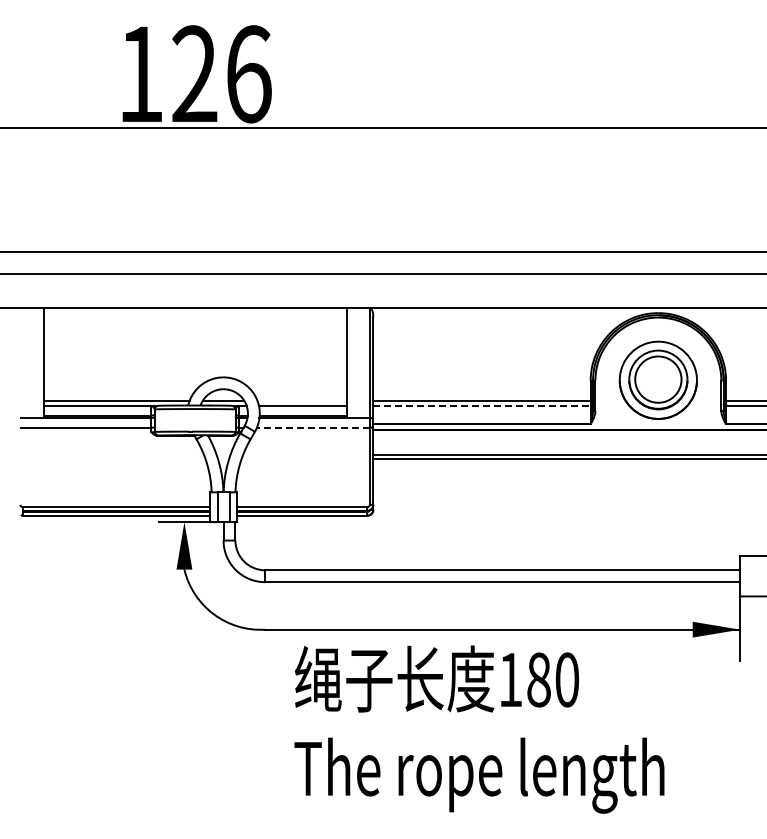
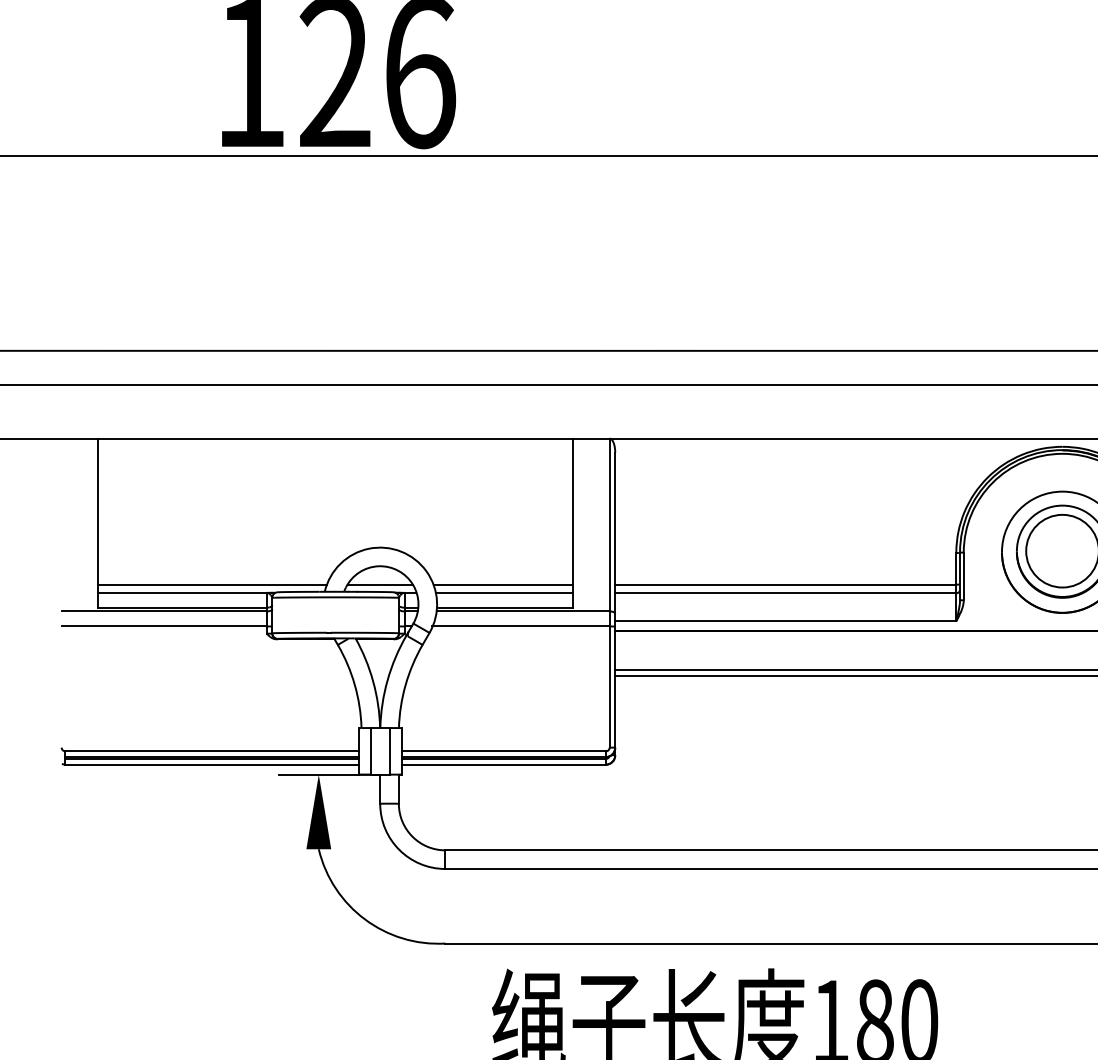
line: (301, 400) -> (502, 583), added
line: (481, 406) -> (784, 593), dashed -> solid
line: (312, 427) -> (519, 626), dashed -> solid

